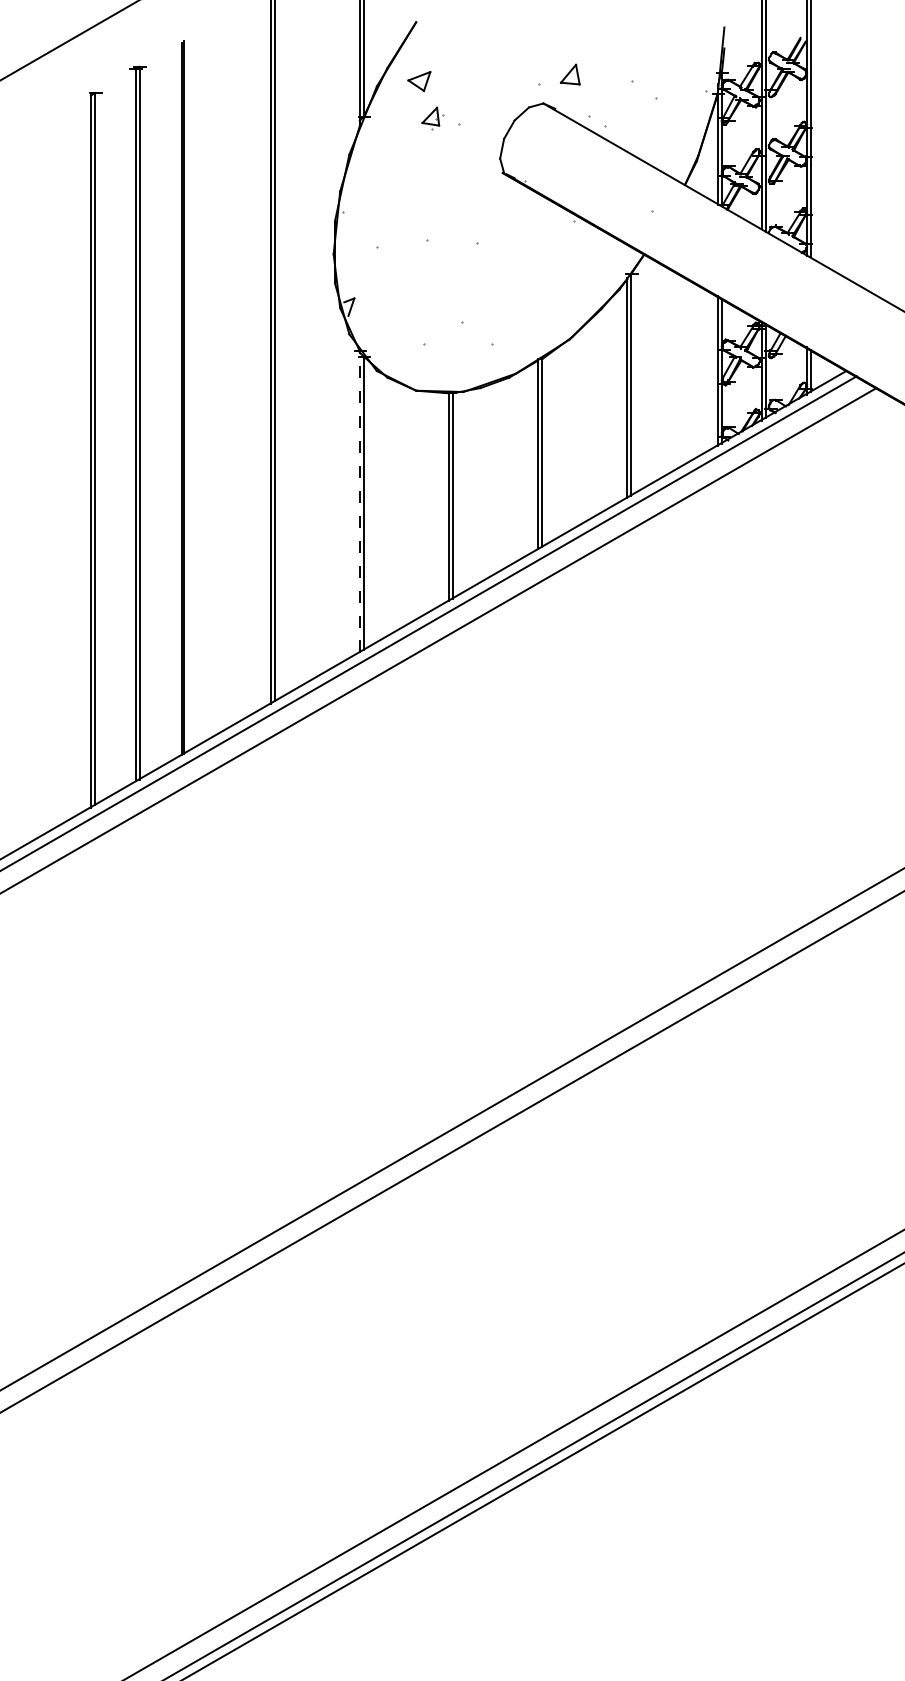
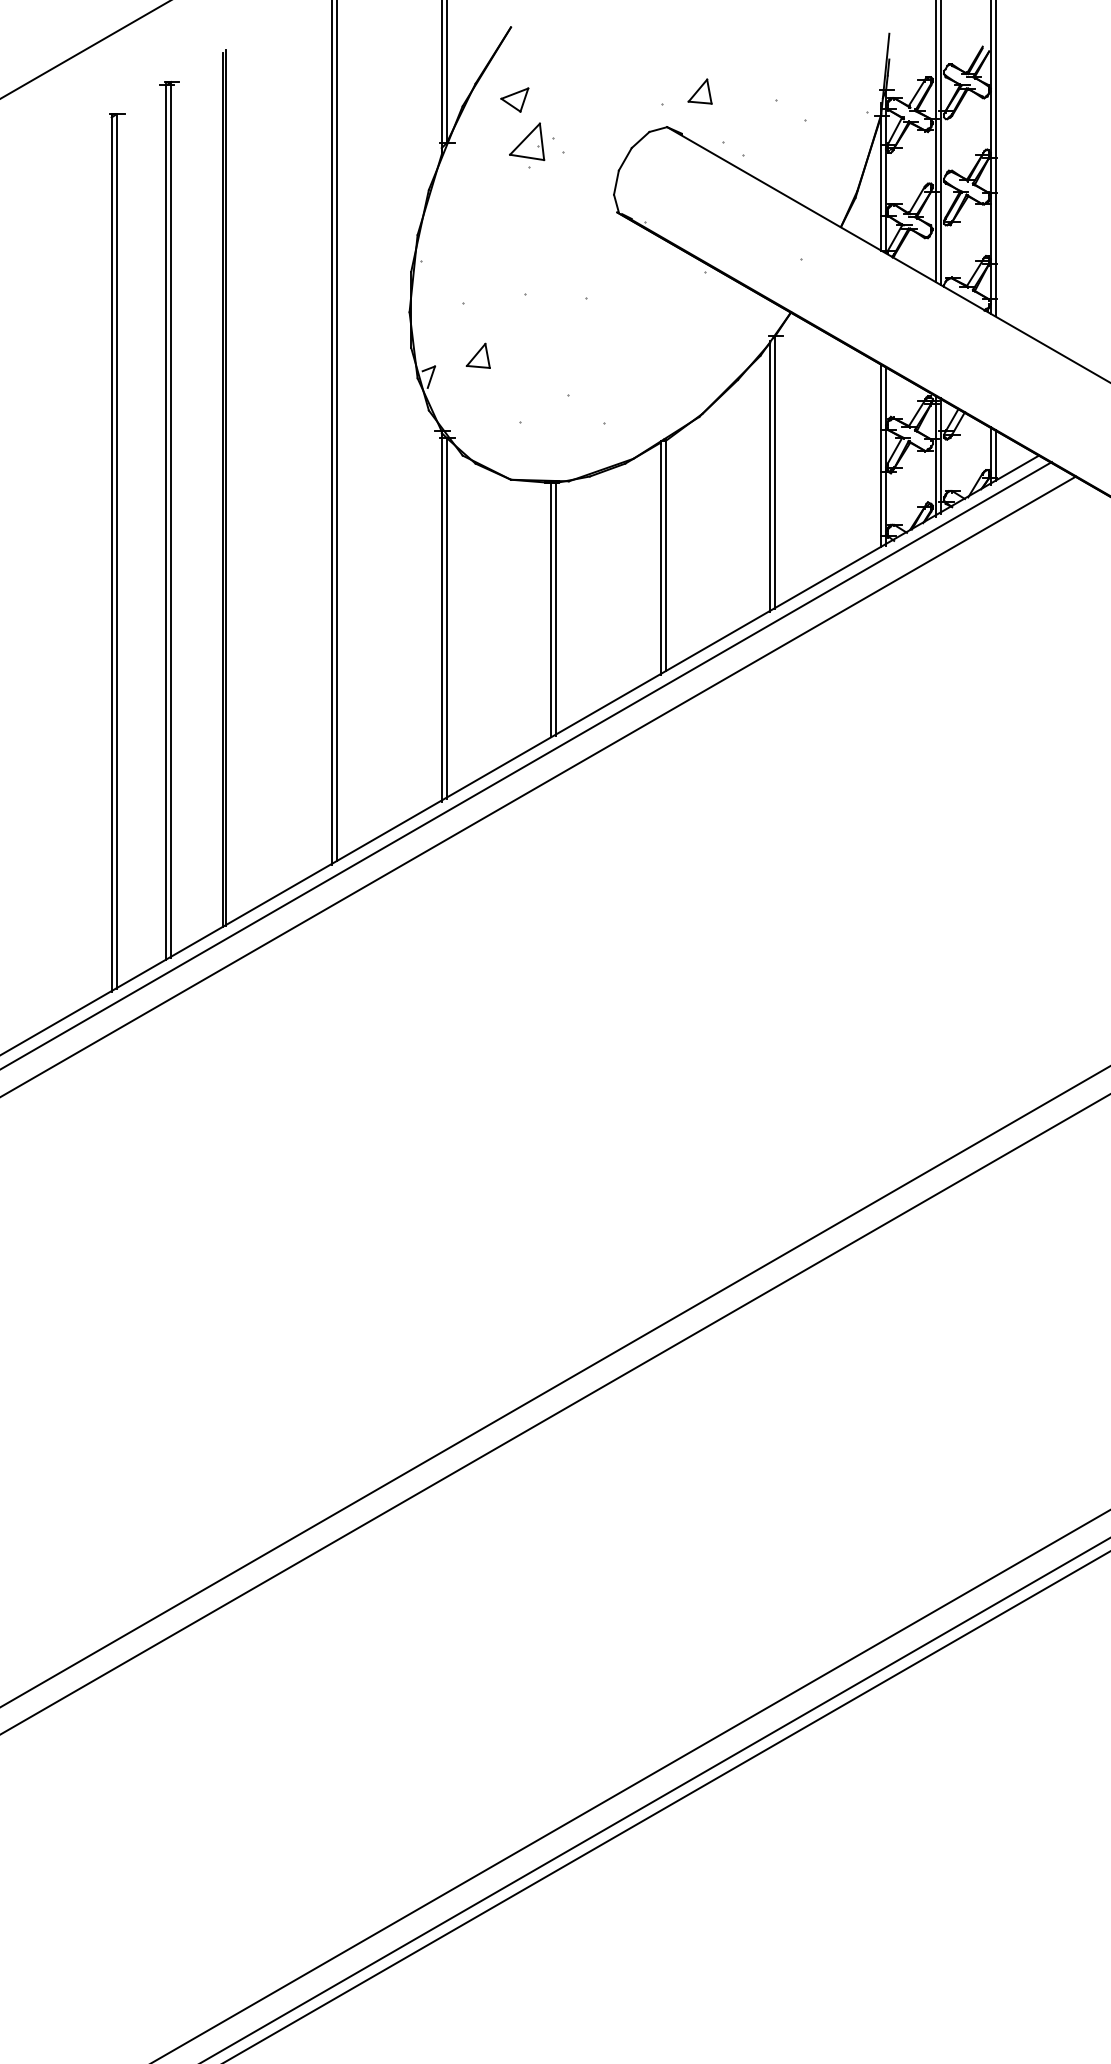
part: (432, 118) -> (530, 145), size x1.67
part: (389, 289) -> (478, 355), added
line: (359, 502) -> (441, 617), dashed -> solid

